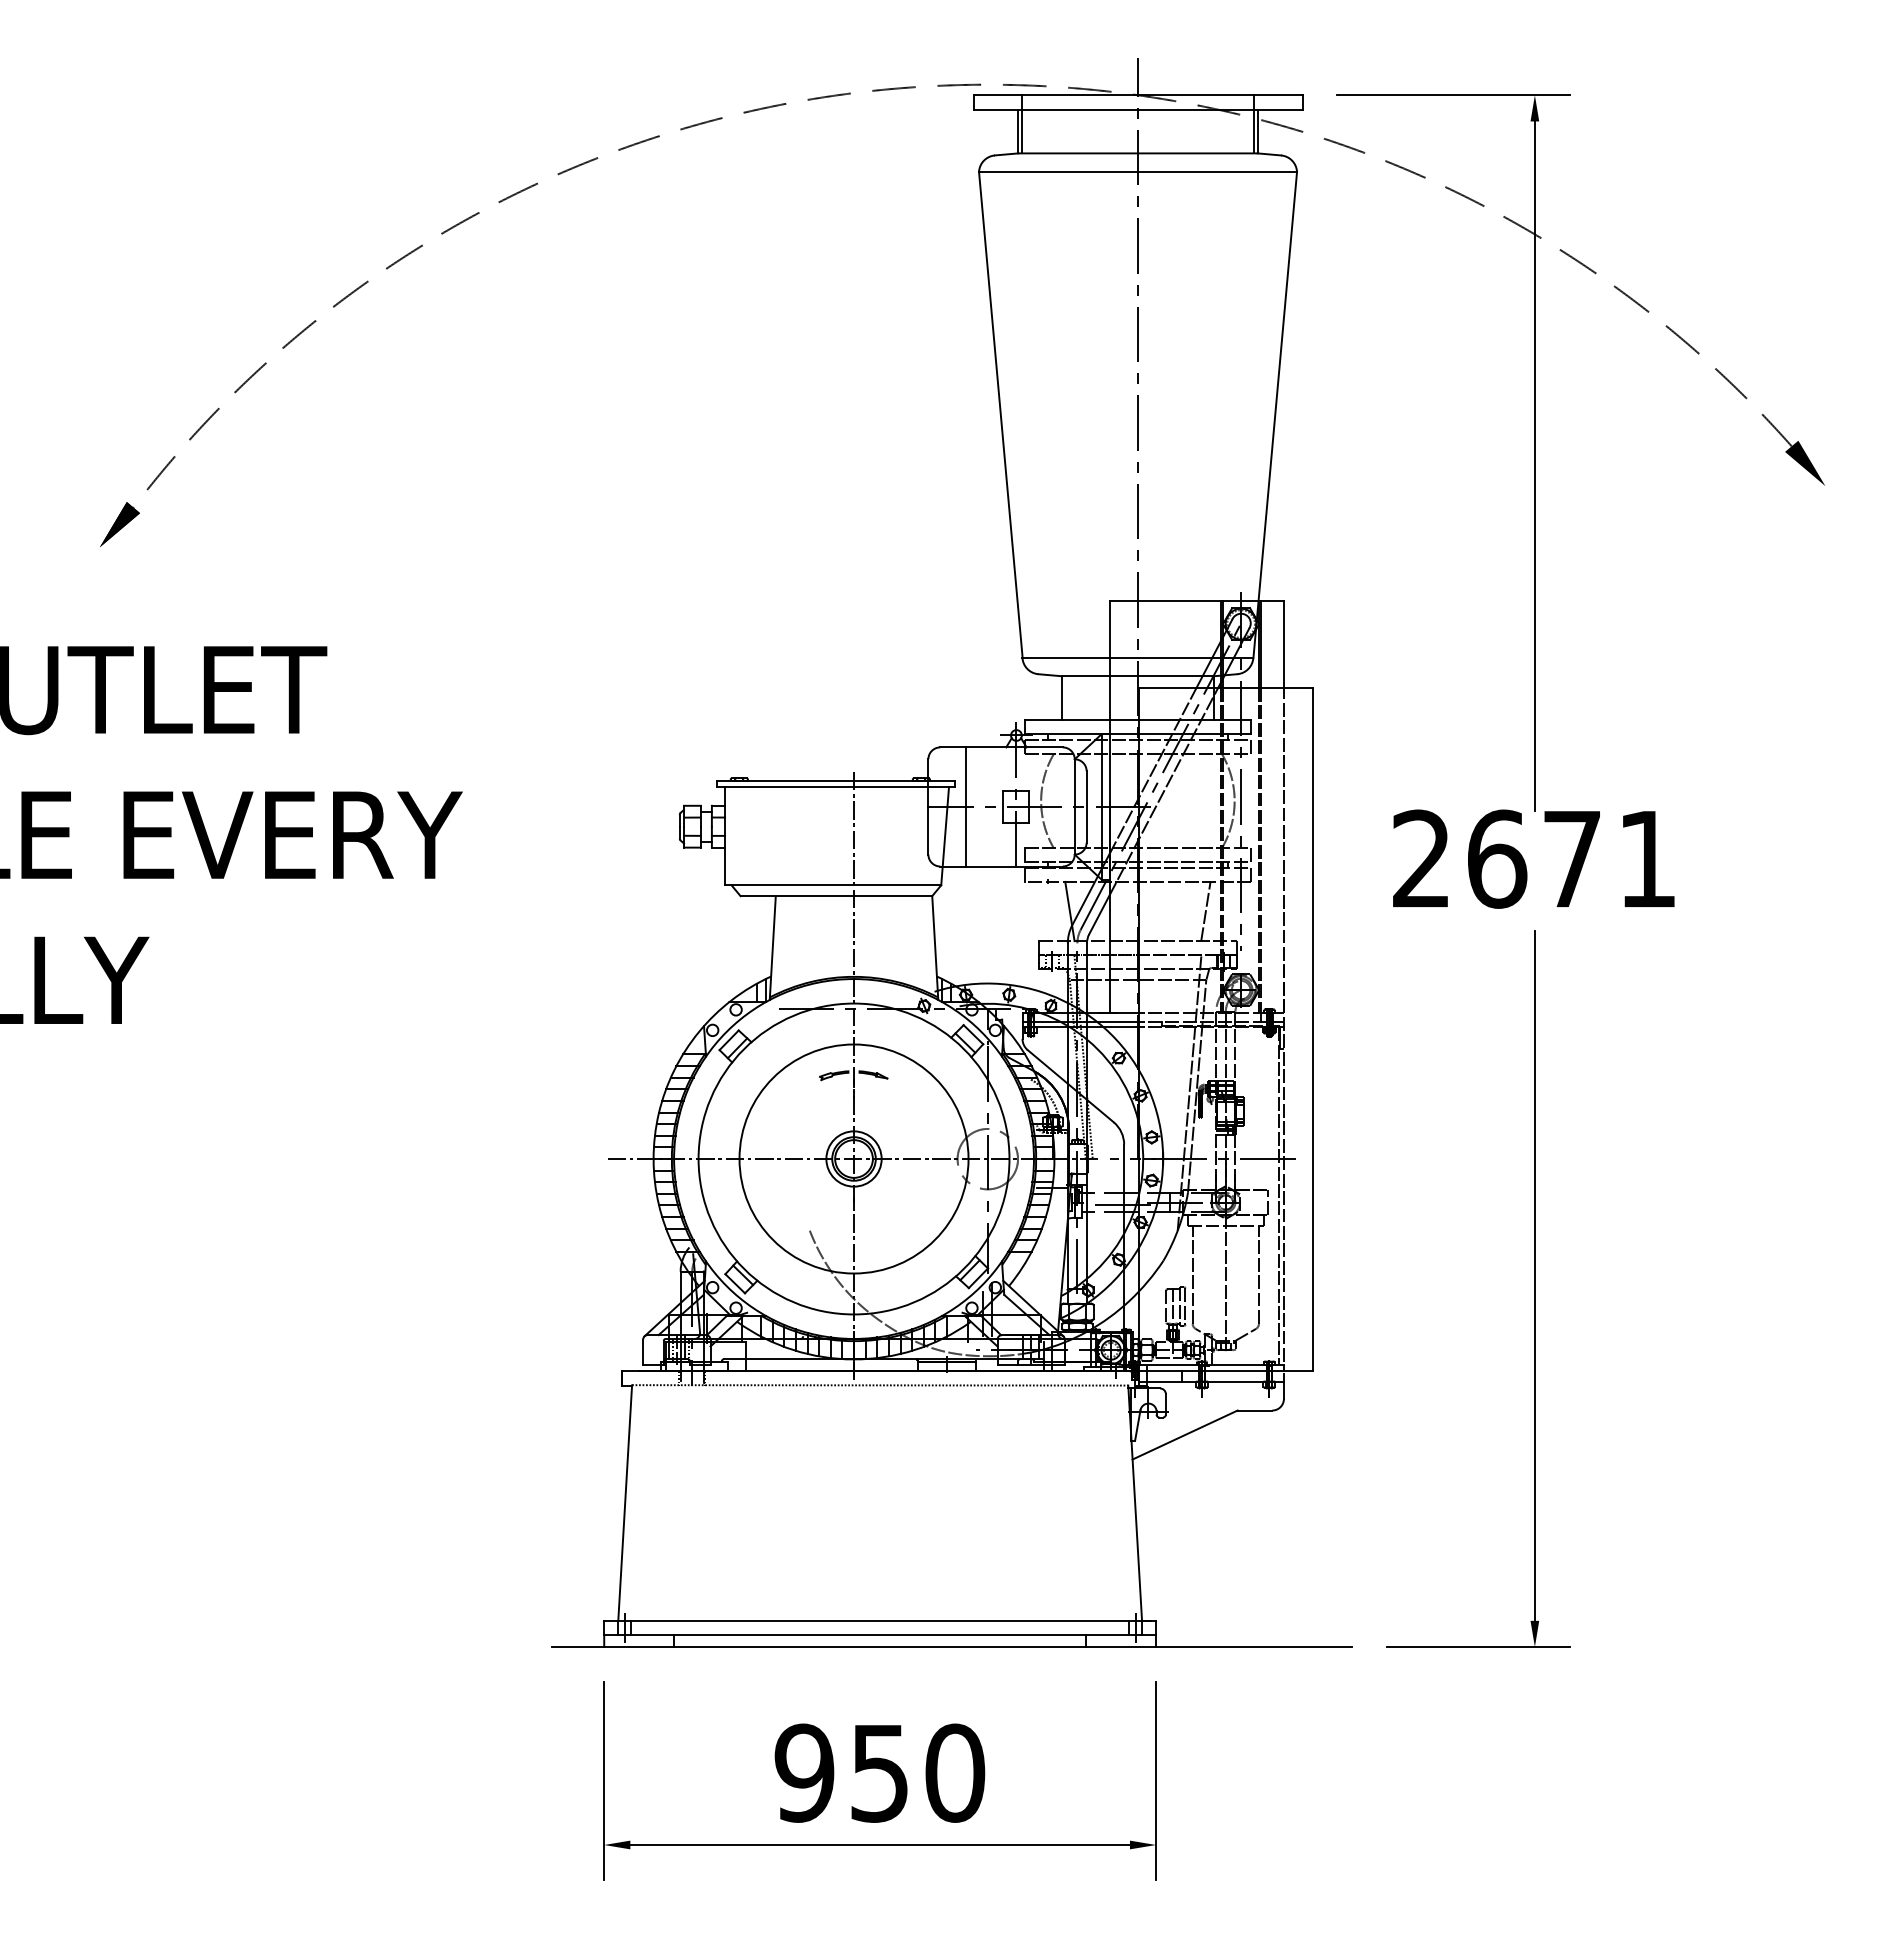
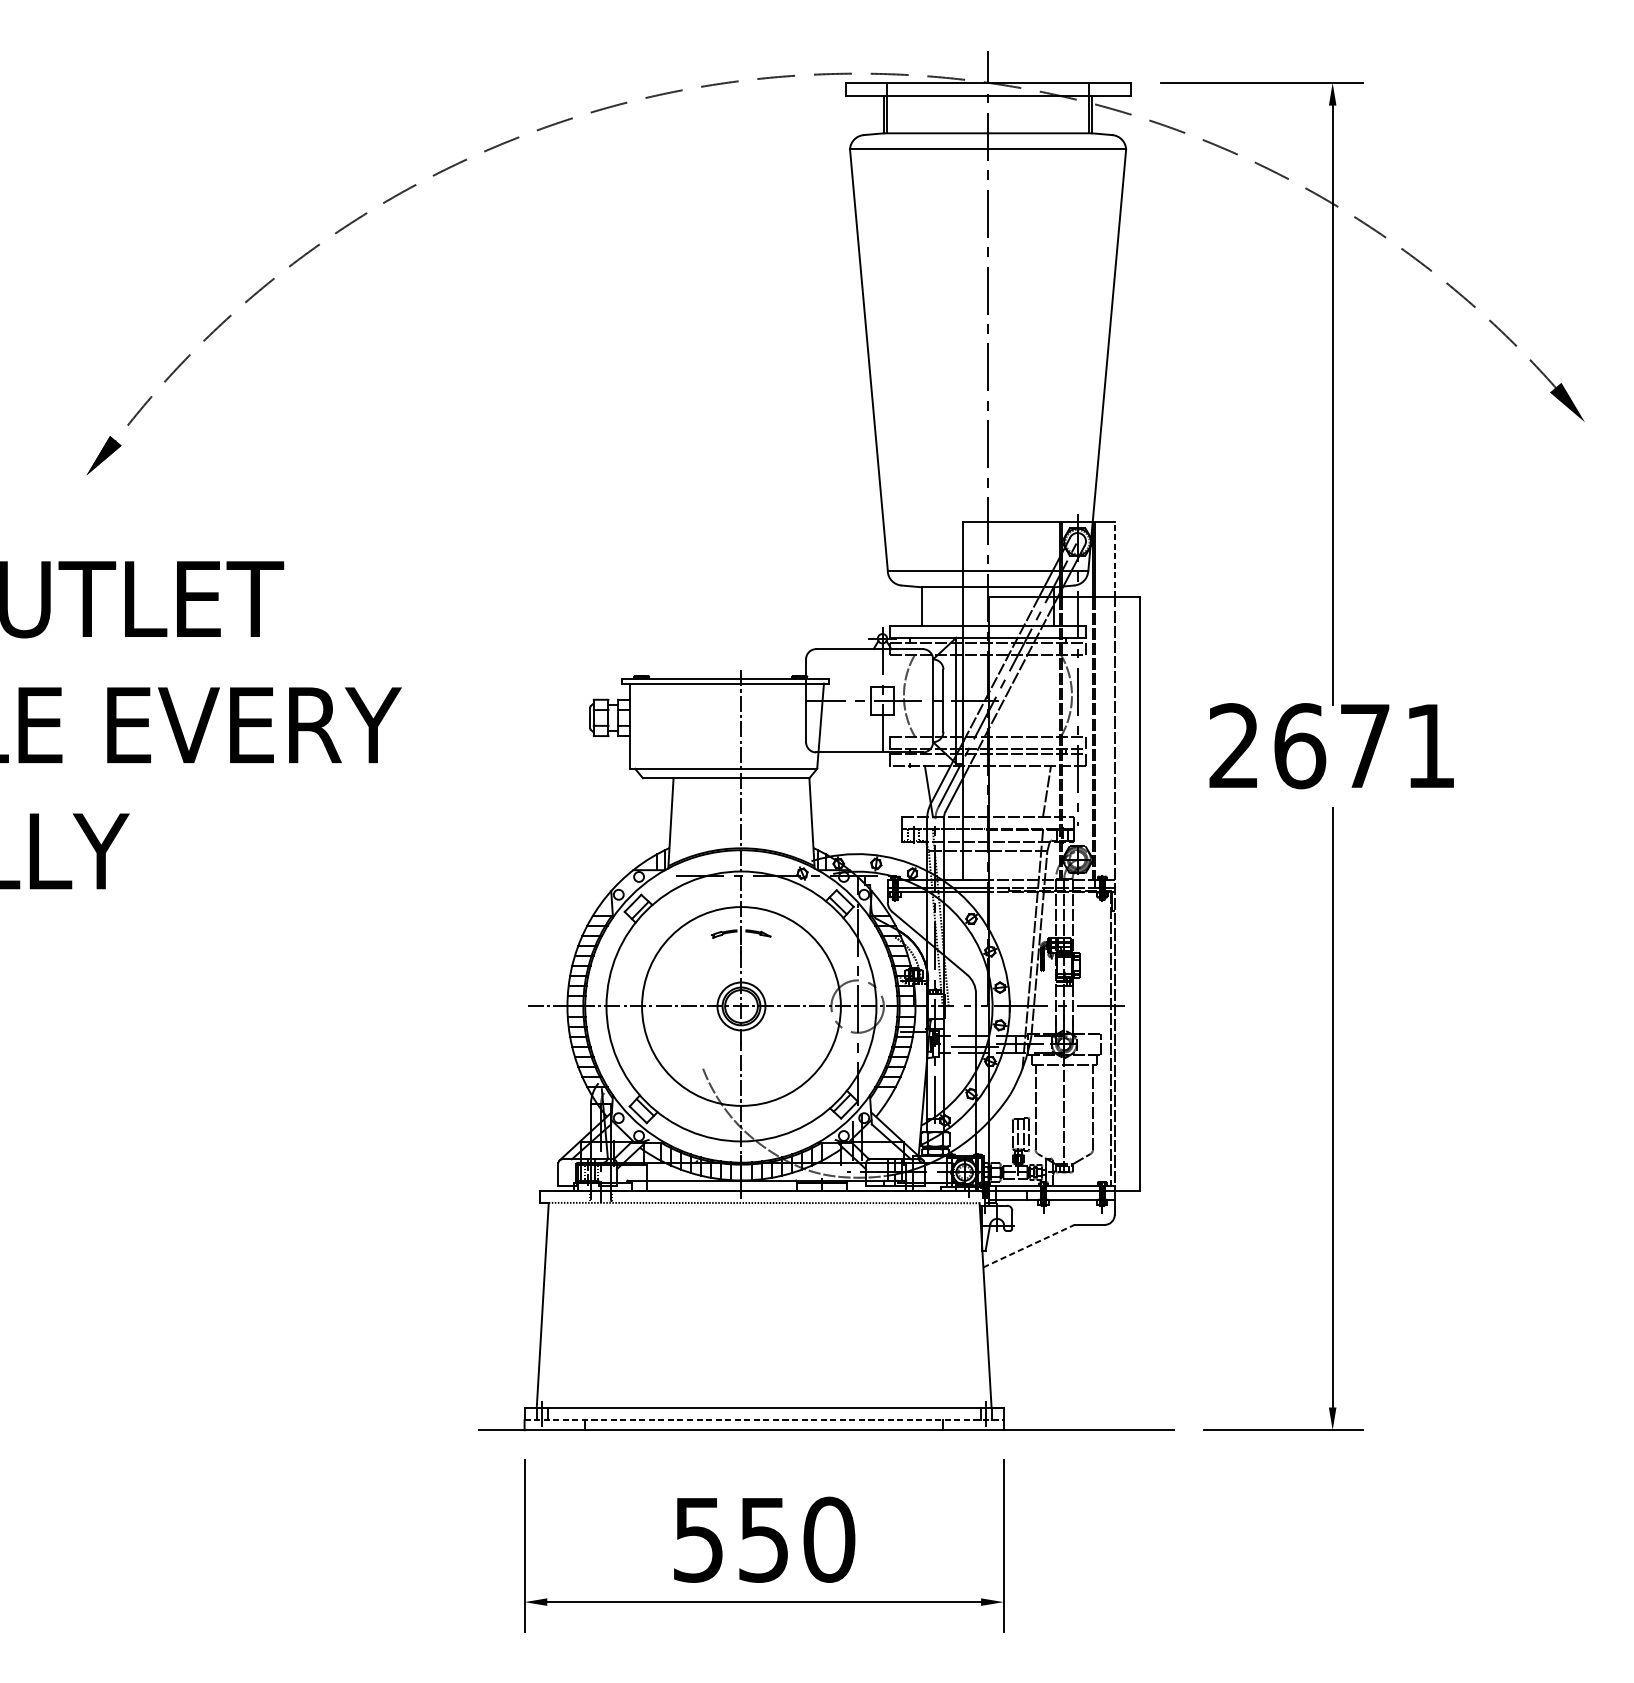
line: (1283, 644) -> (1114, 559), solid -> dashed
line: (965, 806) -> (838, 700), removed
line: (1185, 1435) -> (1029, 1246), solid -> dashed
line: (880, 1635) -> (764, 1420), solid -> dashed
text: (804, 1772) -> (698, 1539), 950 -> 550

